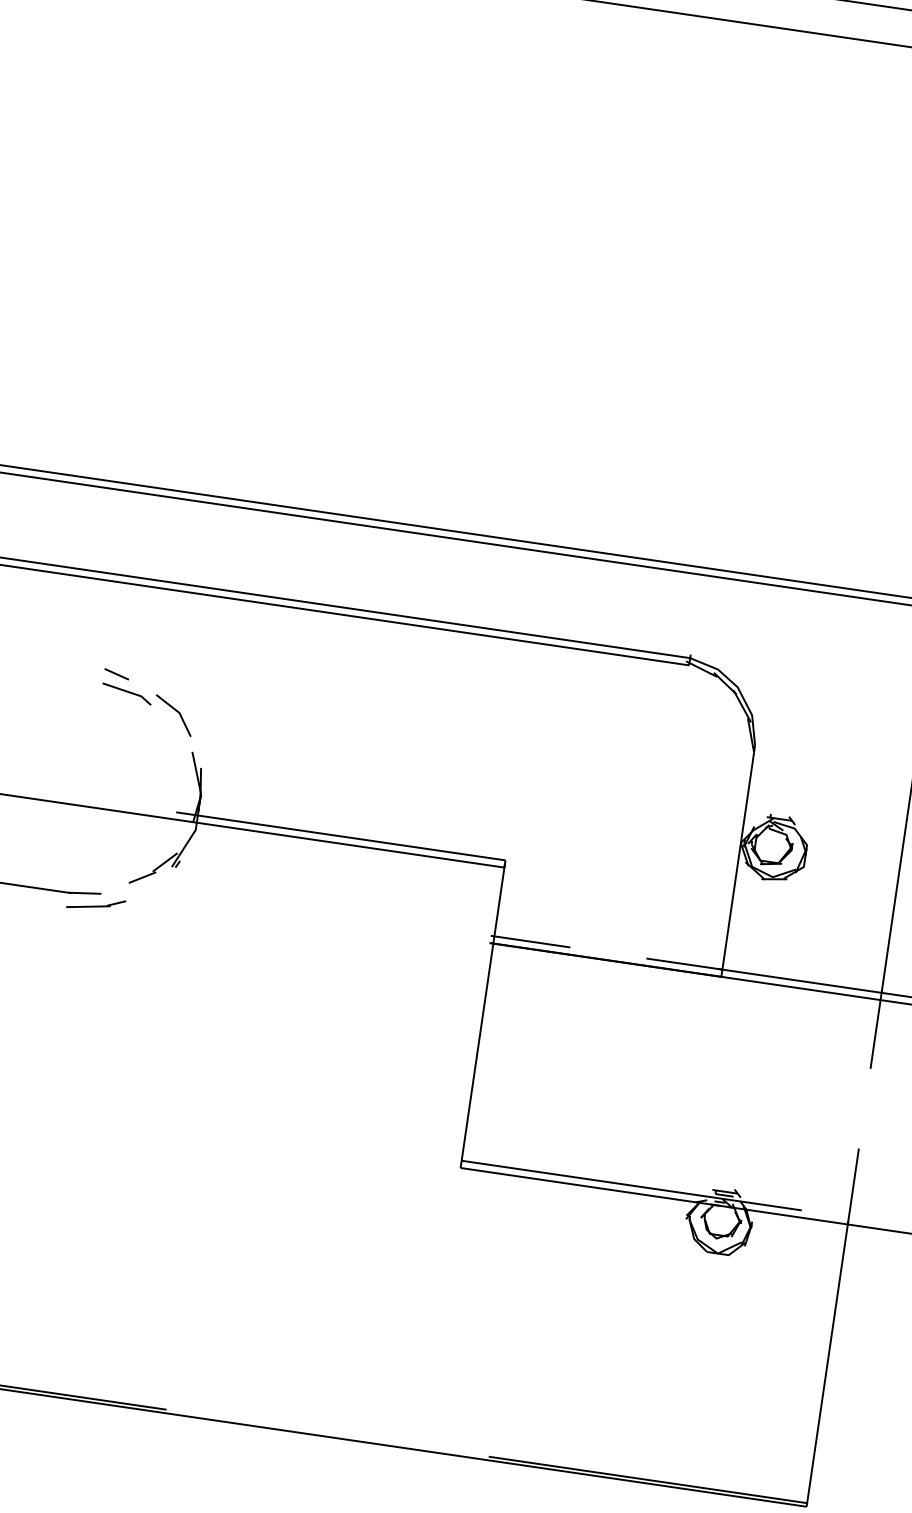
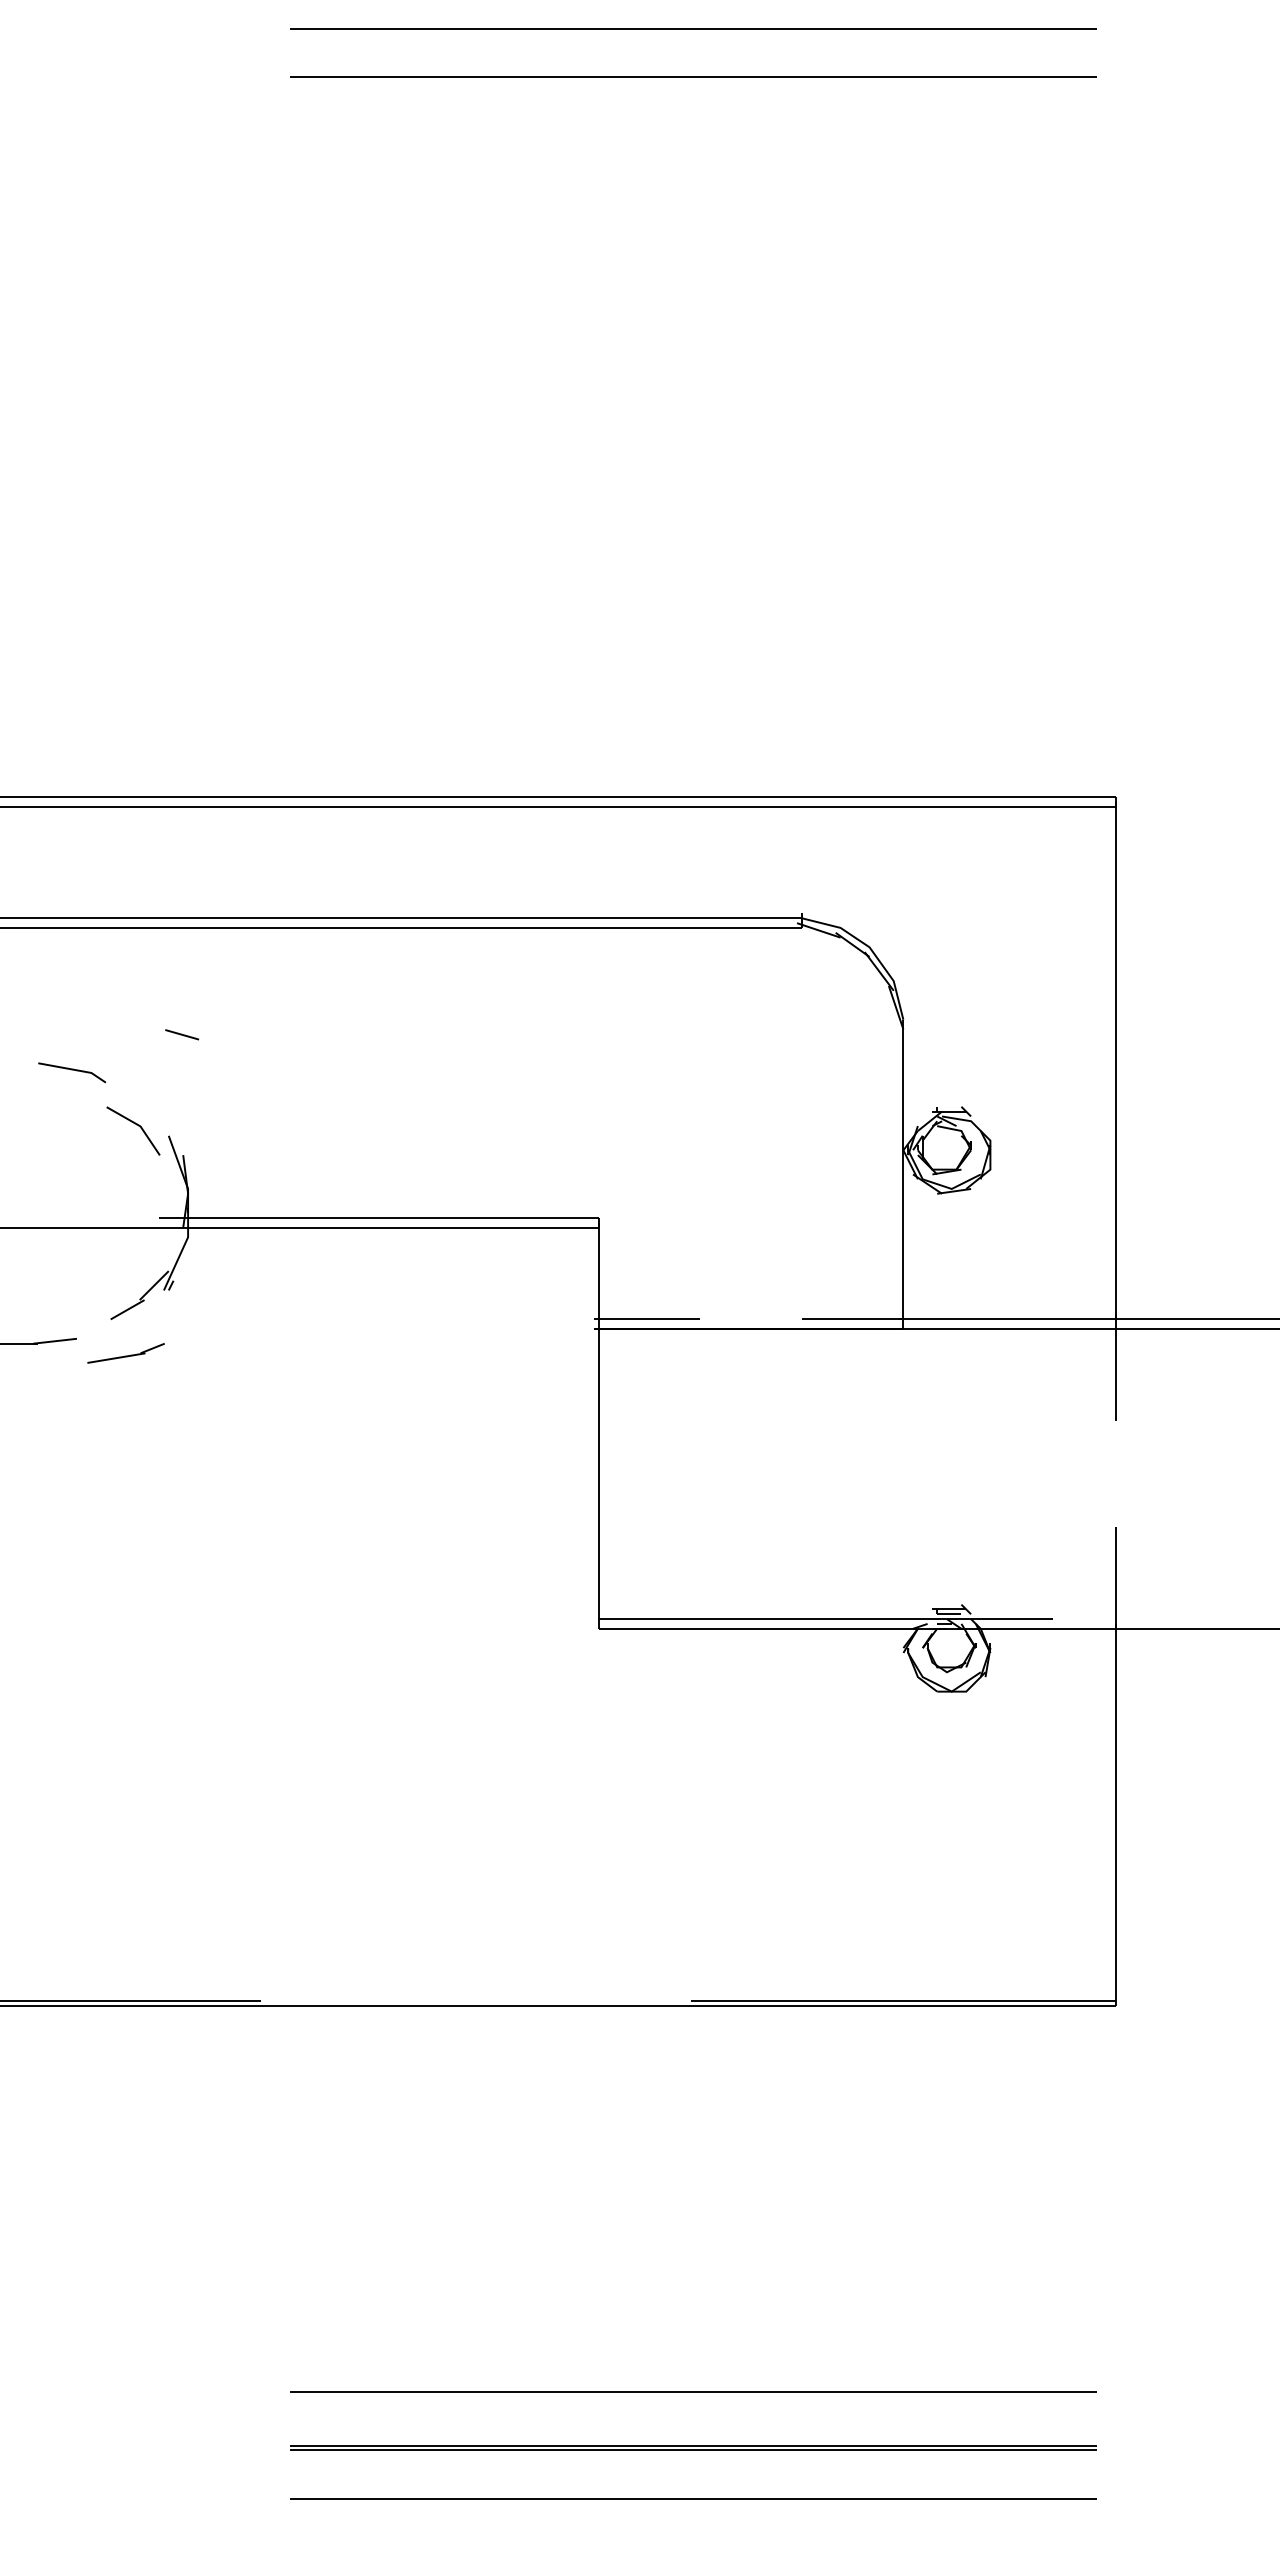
line: (117, 674) -> (182, 1034), moved
line: (176, 711) -> (136, 1125), moved
part: (95, 904) -> (125, 1353), moved

